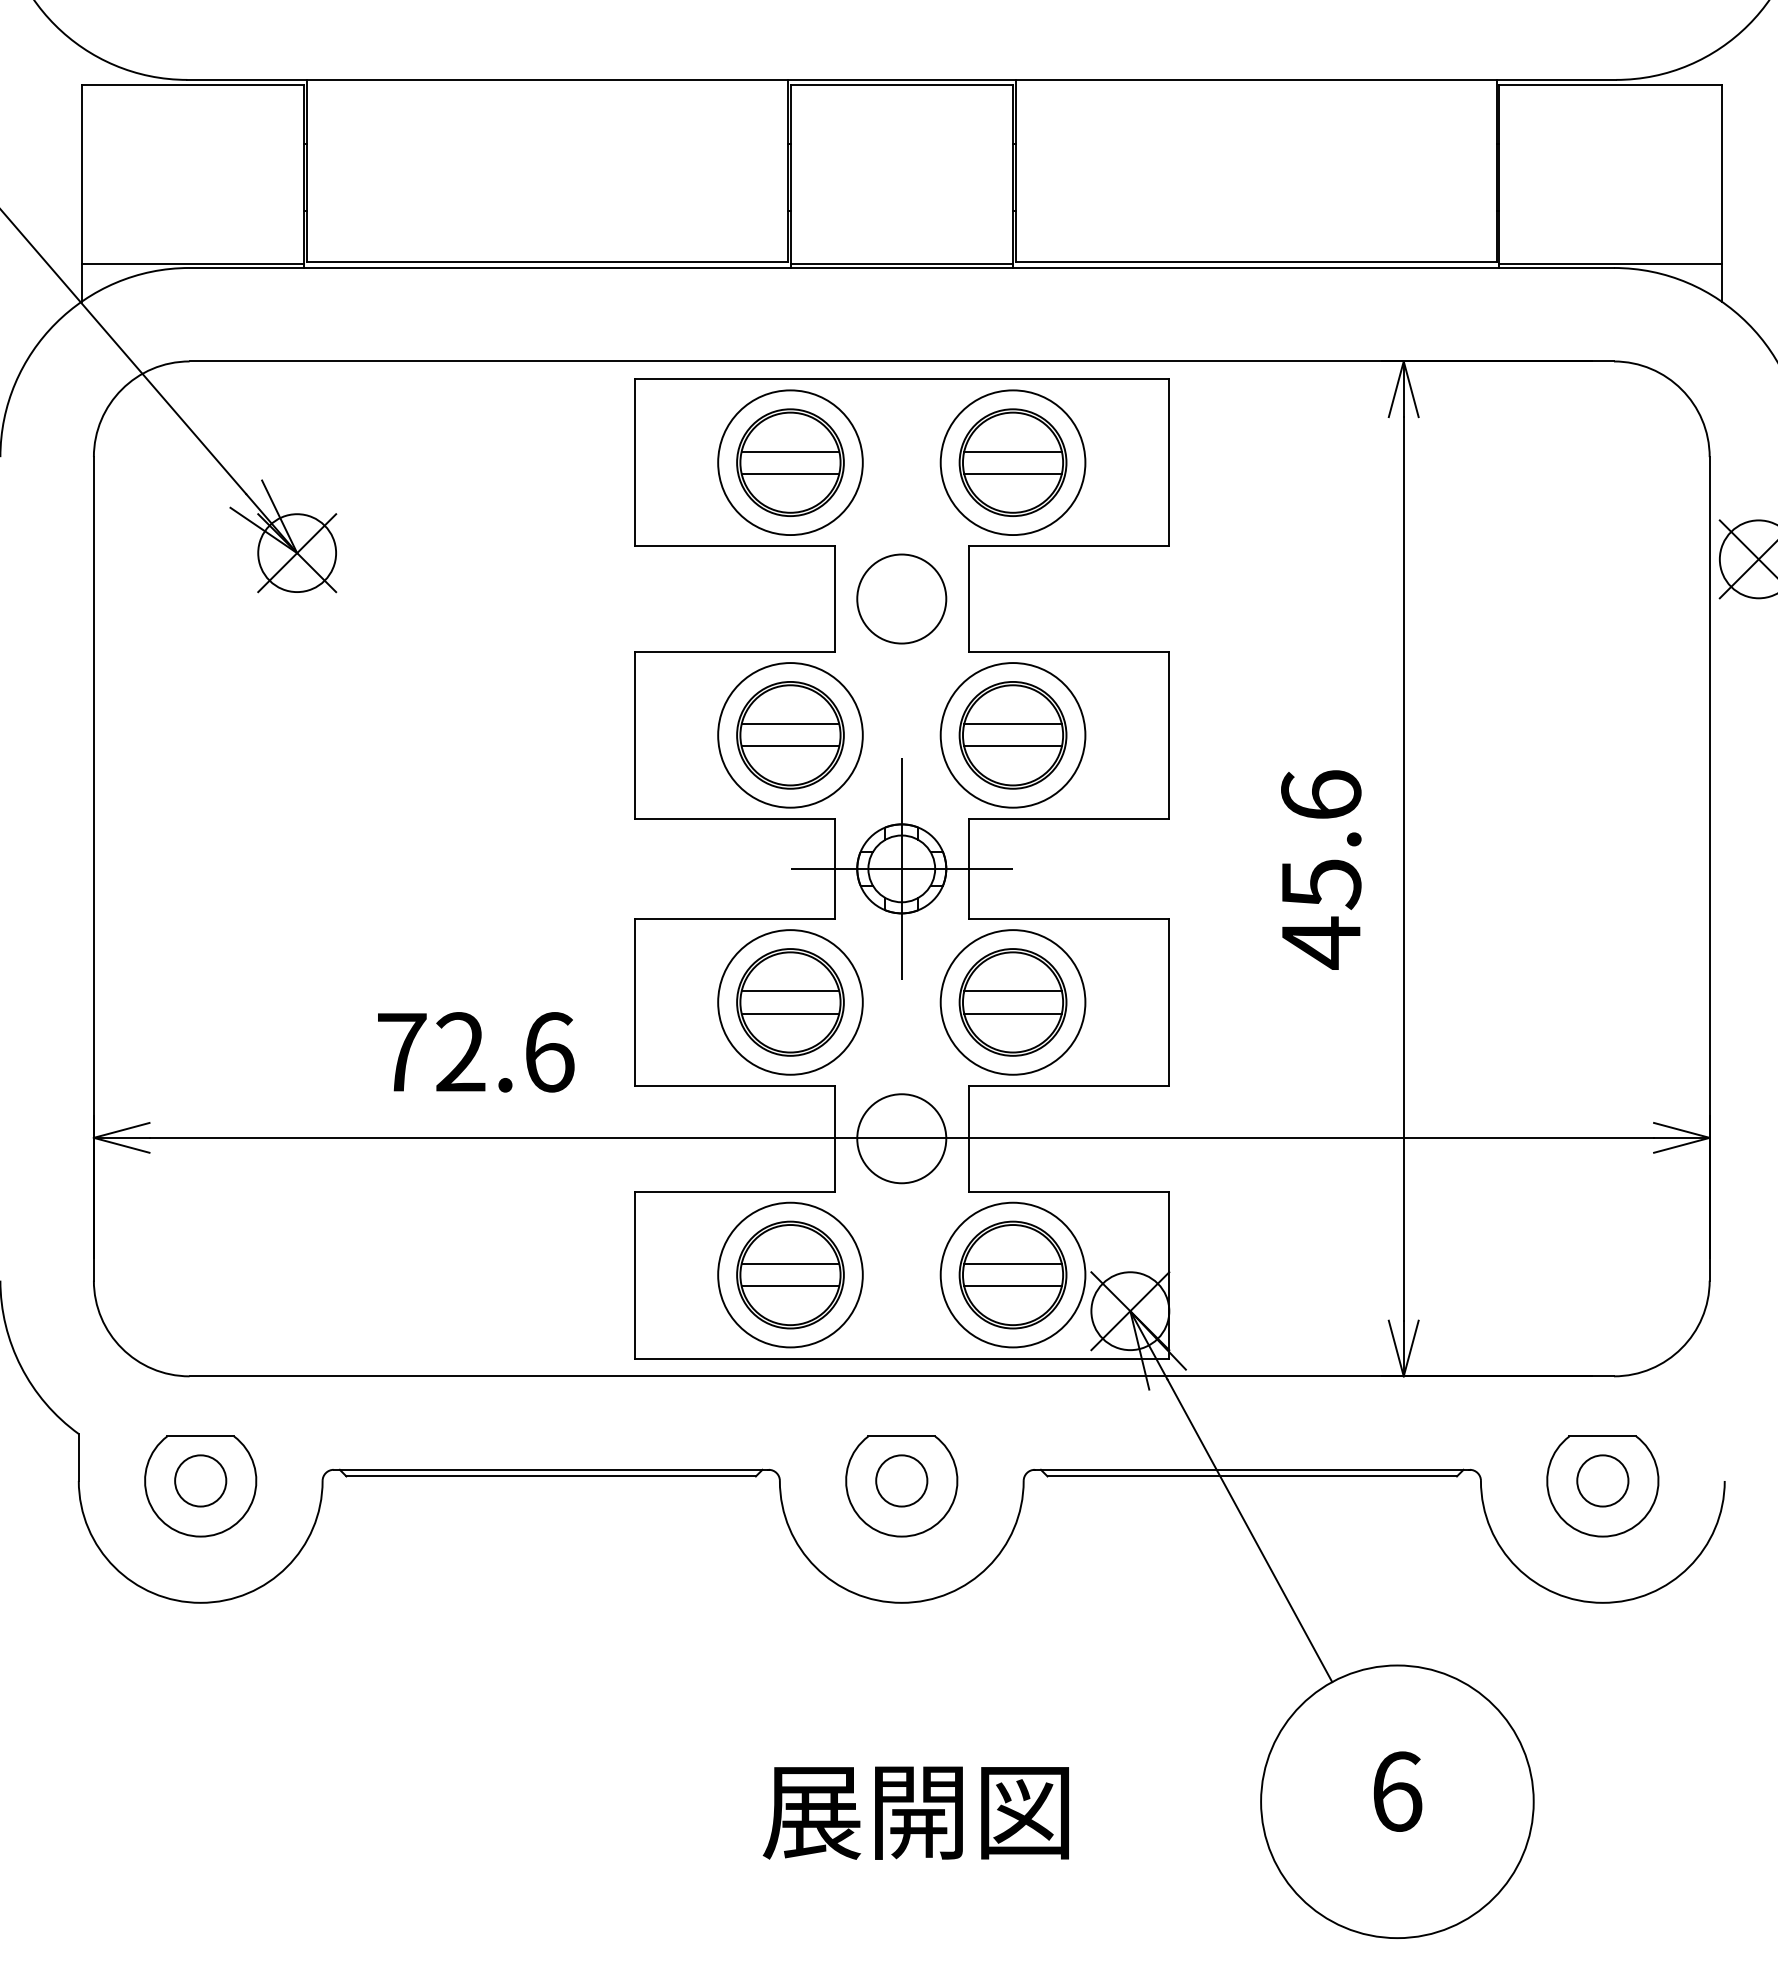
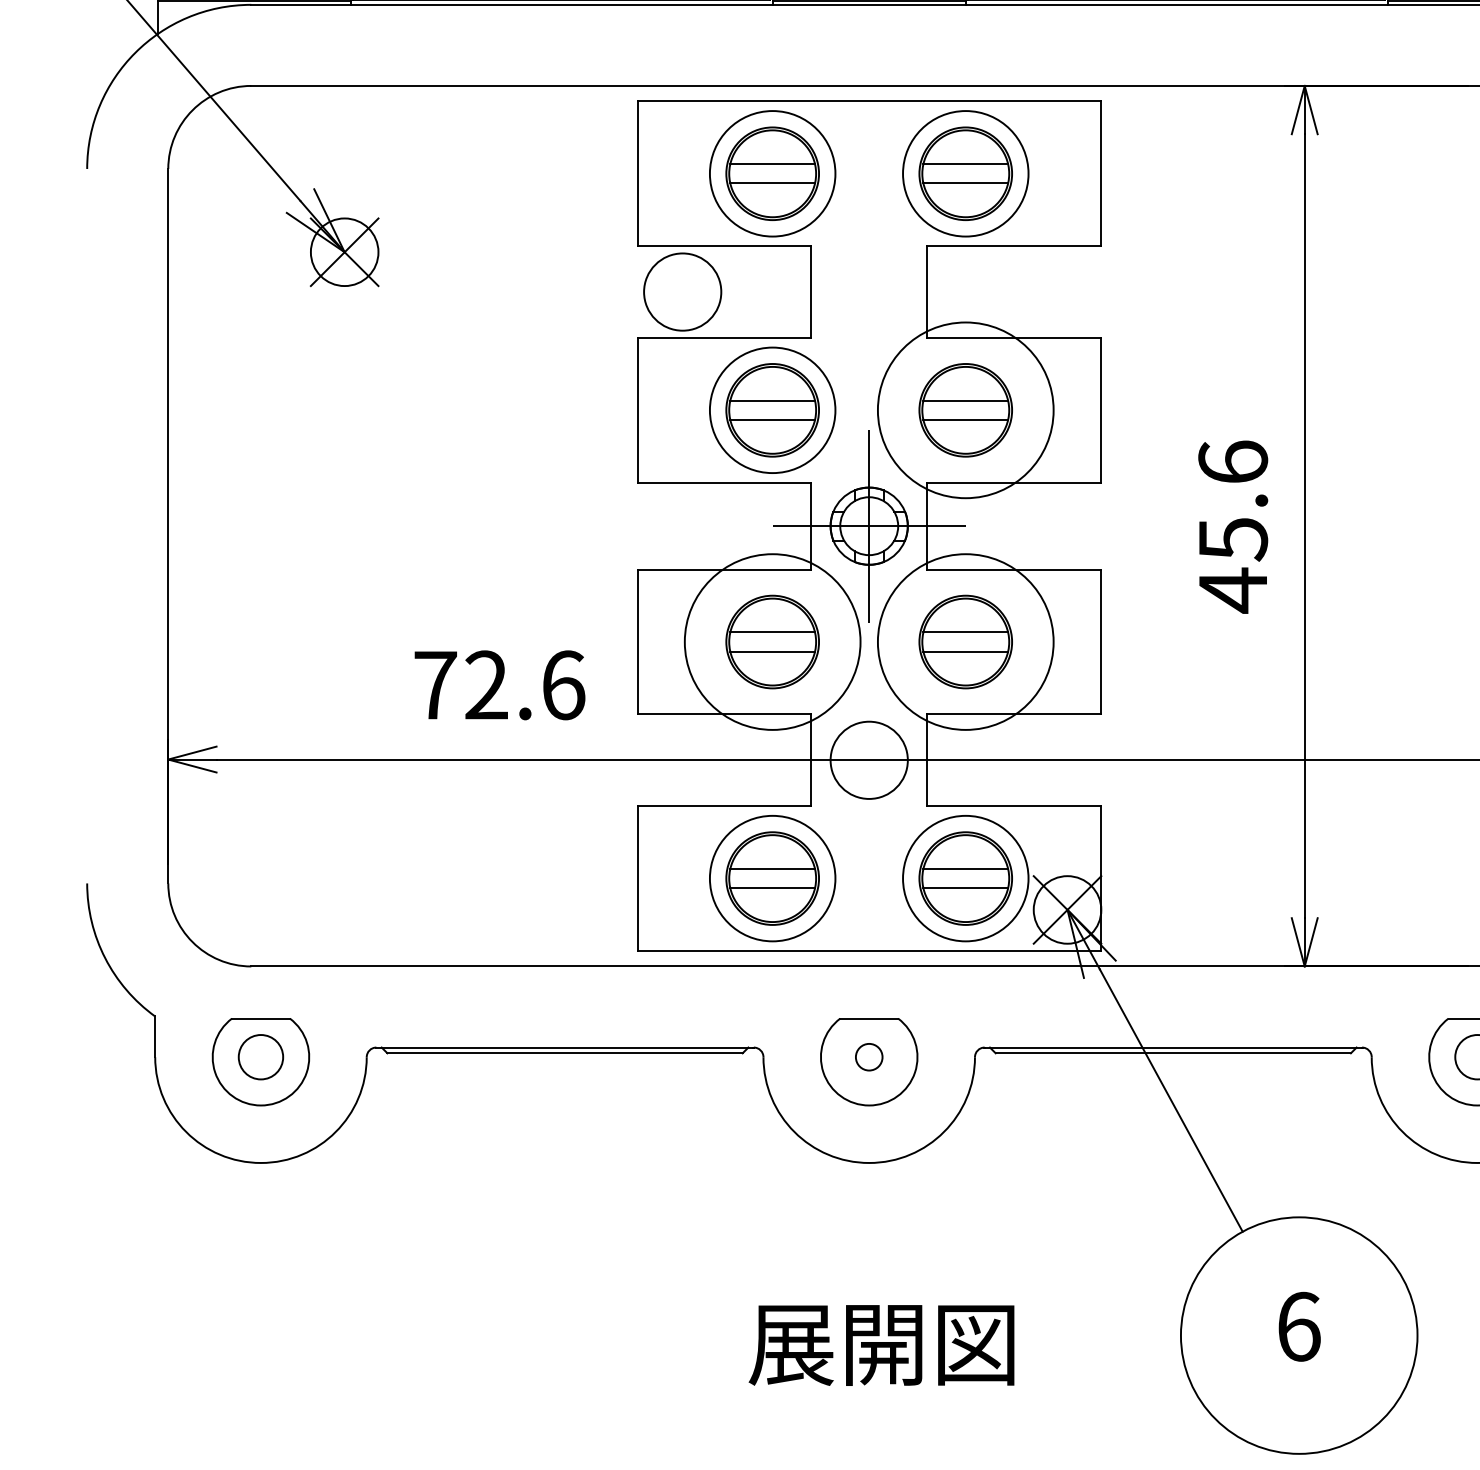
circle: (901, 598) -> (682, 291), moved
circle: (1012, 735) -> (965, 410), size x1.4
circle: (790, 1002) -> (772, 642), size x1.4
circle: (1012, 1002) -> (965, 642), size x1.4
circle: (901, 1480) -> (868, 1056), size x0.6

